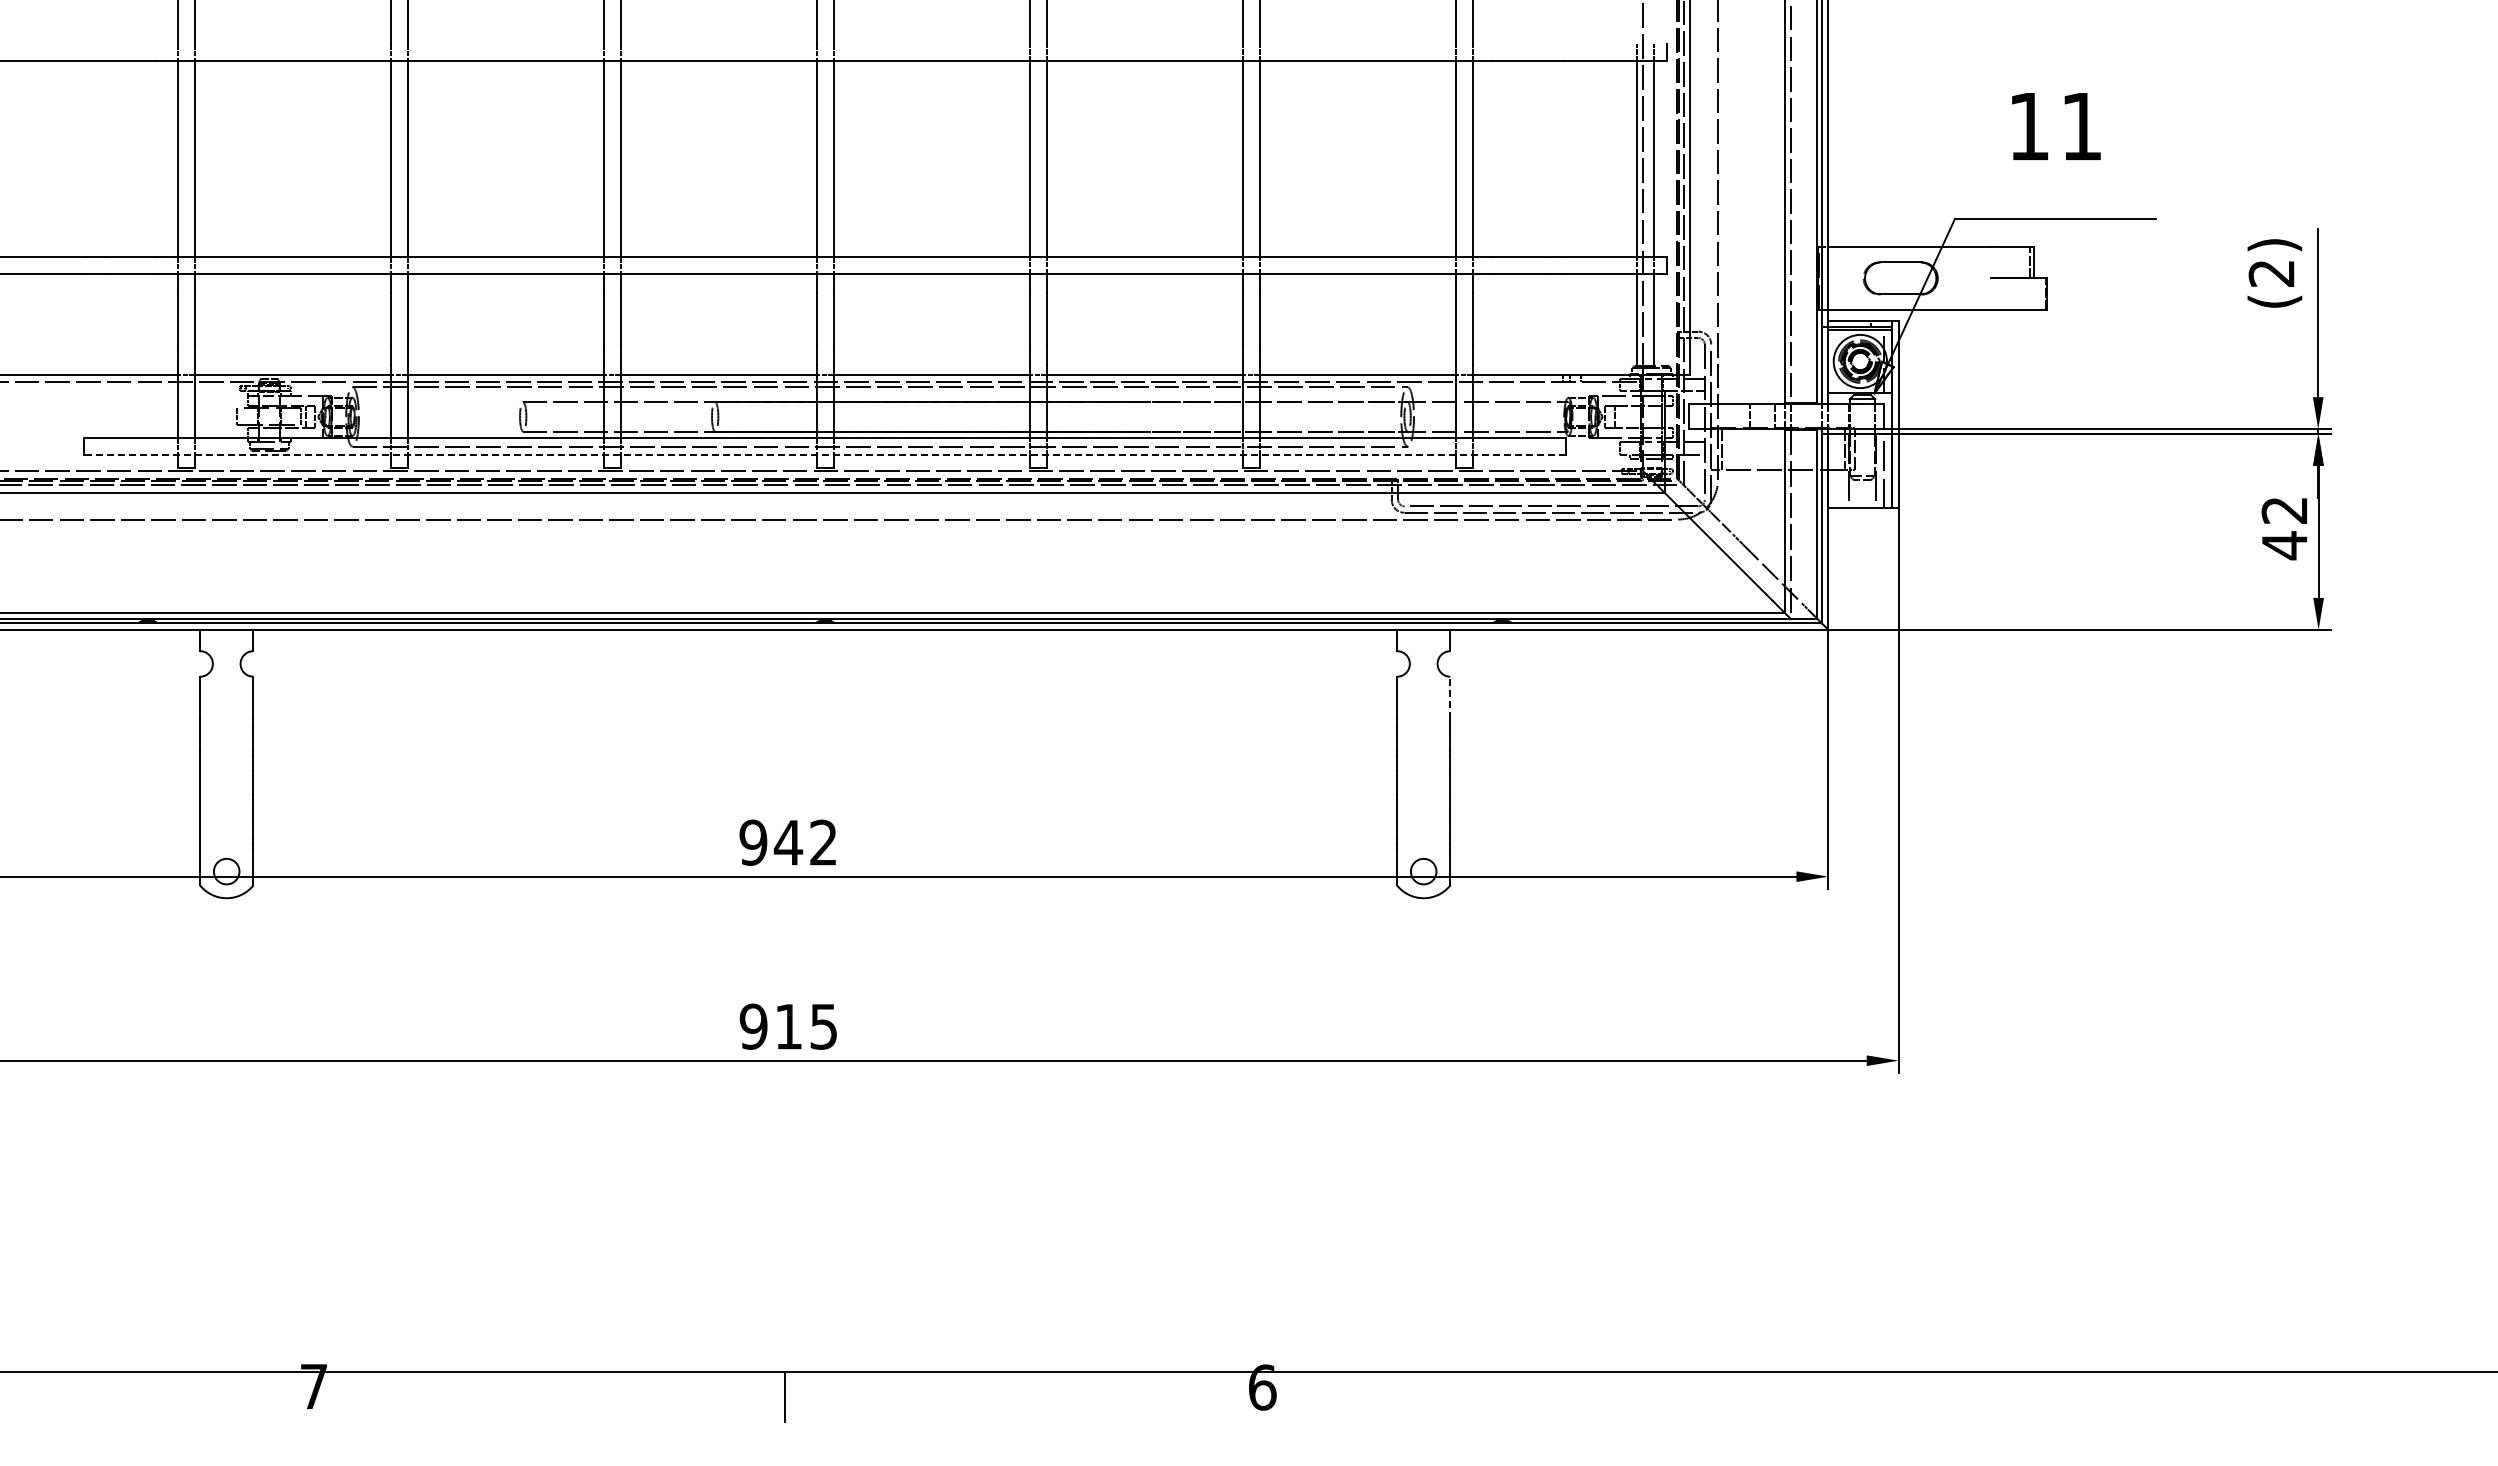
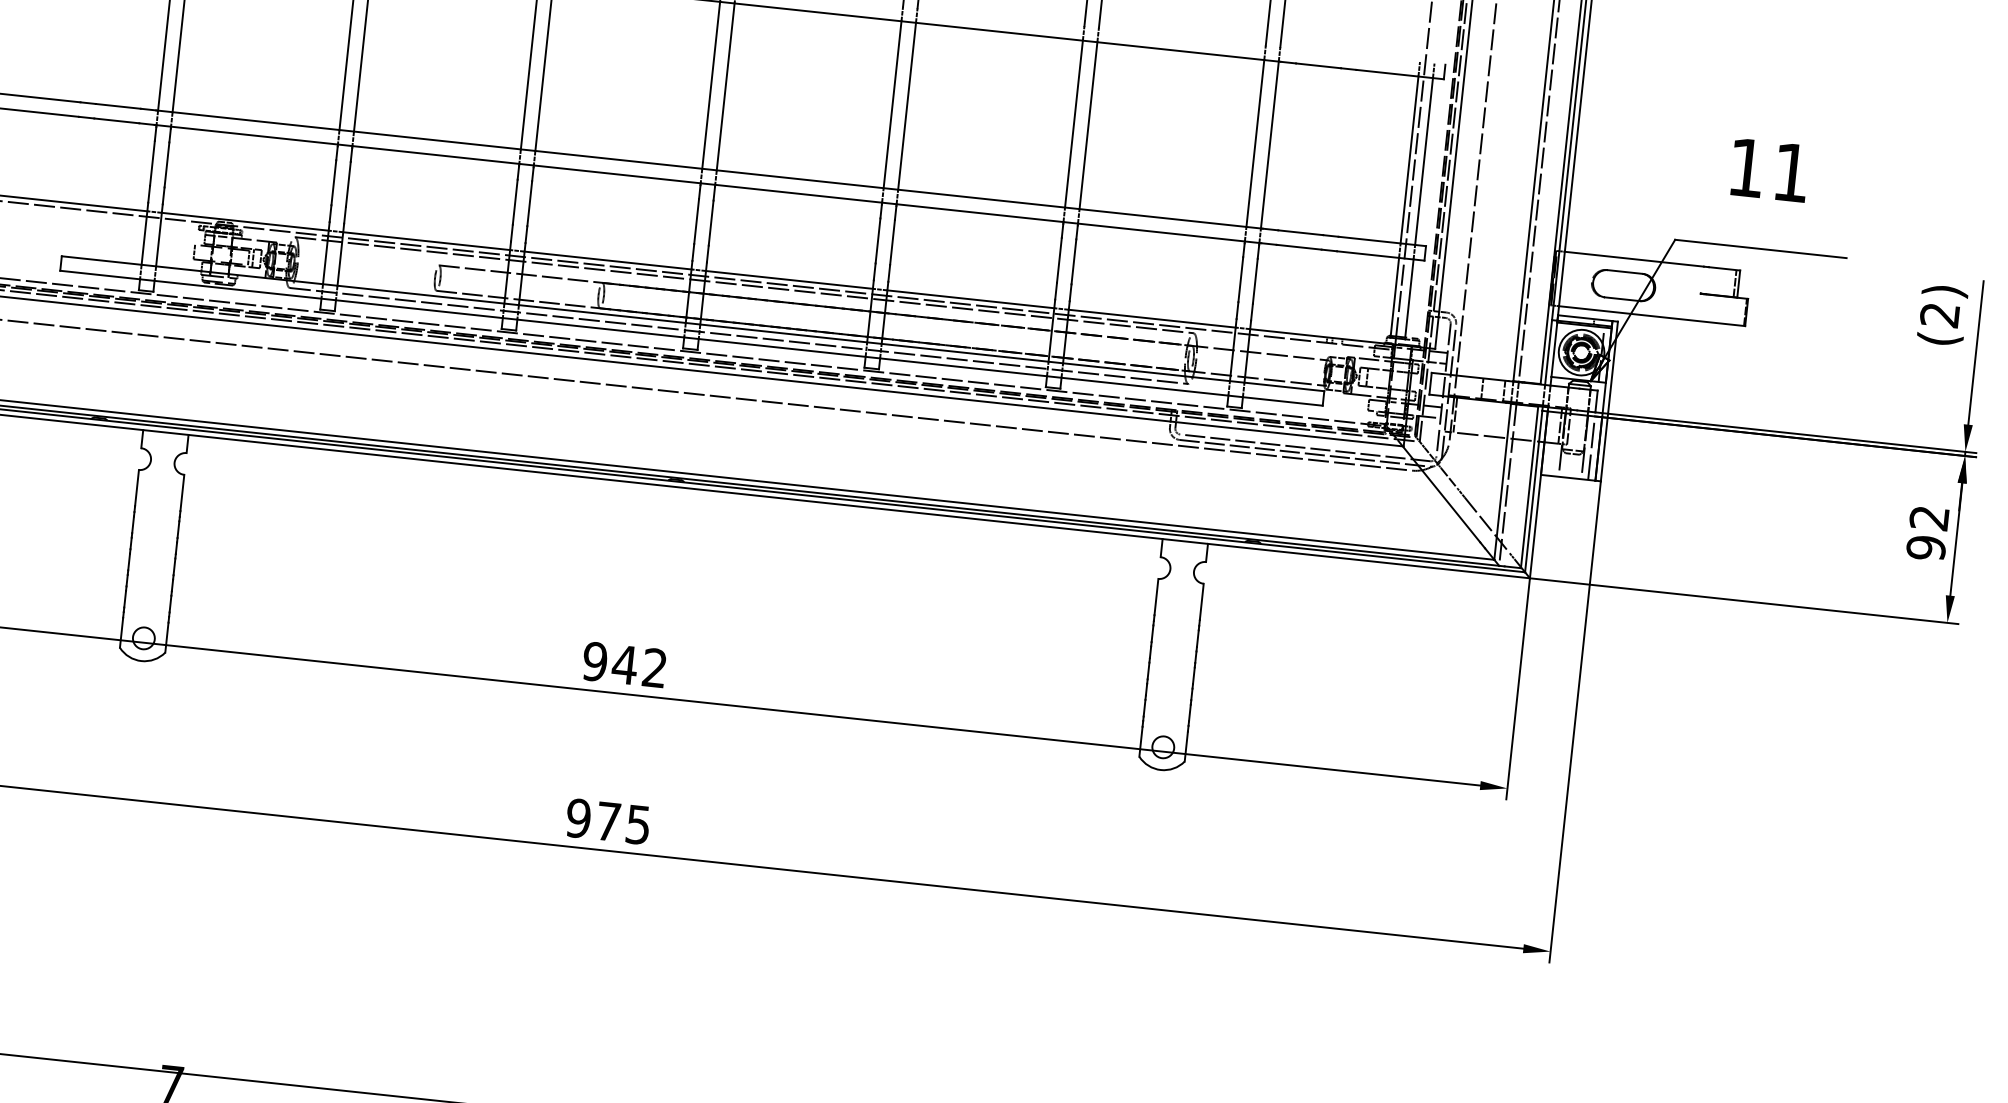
line: (824, 455) -> (690, 338), dashed -> solid
text: (2284, 545) -> (1926, 547), 42 -> 92
line: (1450, 697) -> (1201, 601), dashed -> solid
text: (788, 1026) -> (608, 821), 915 -> 975

